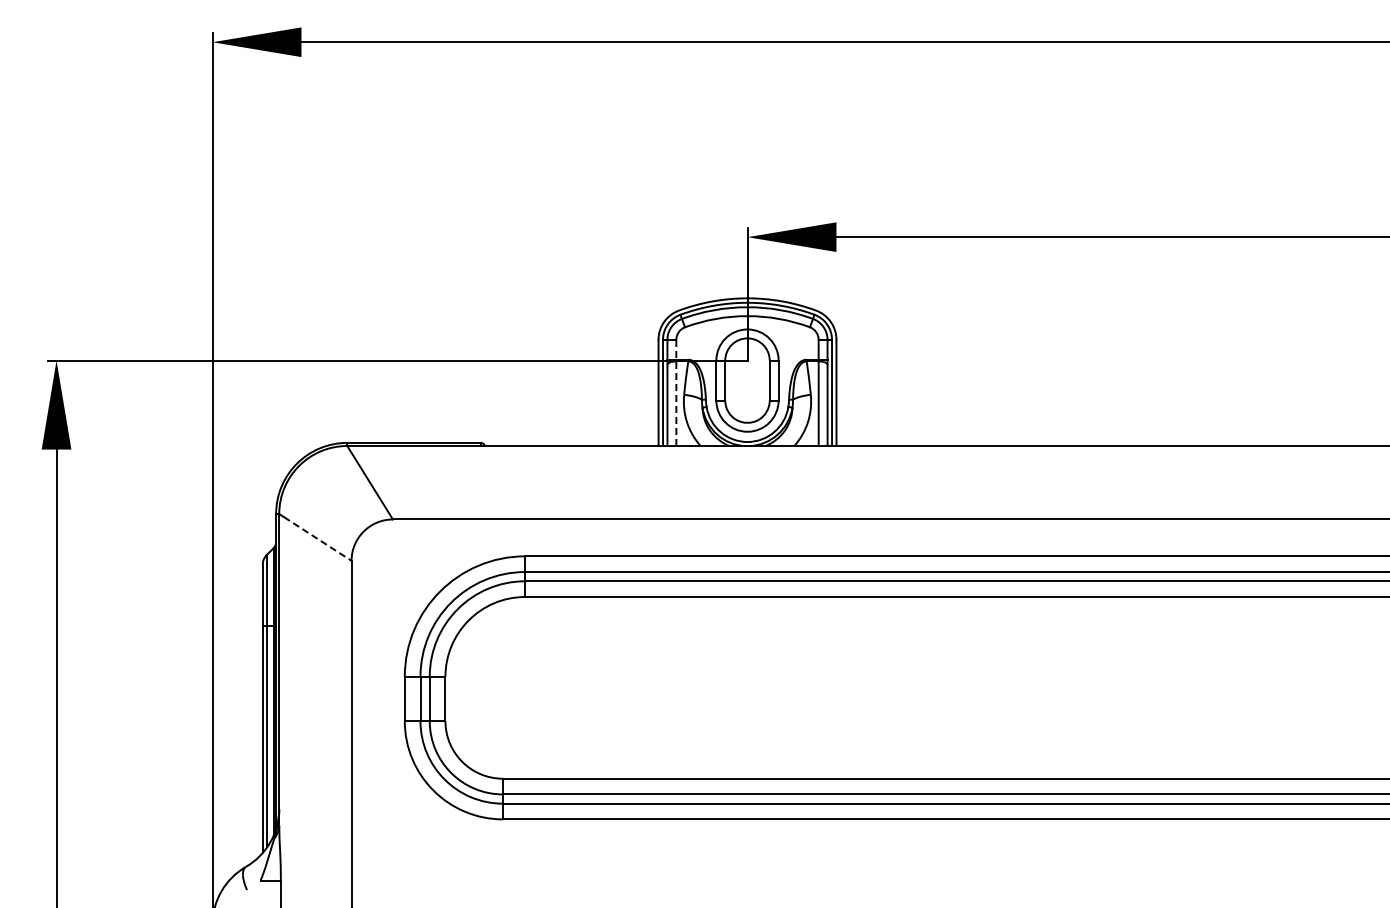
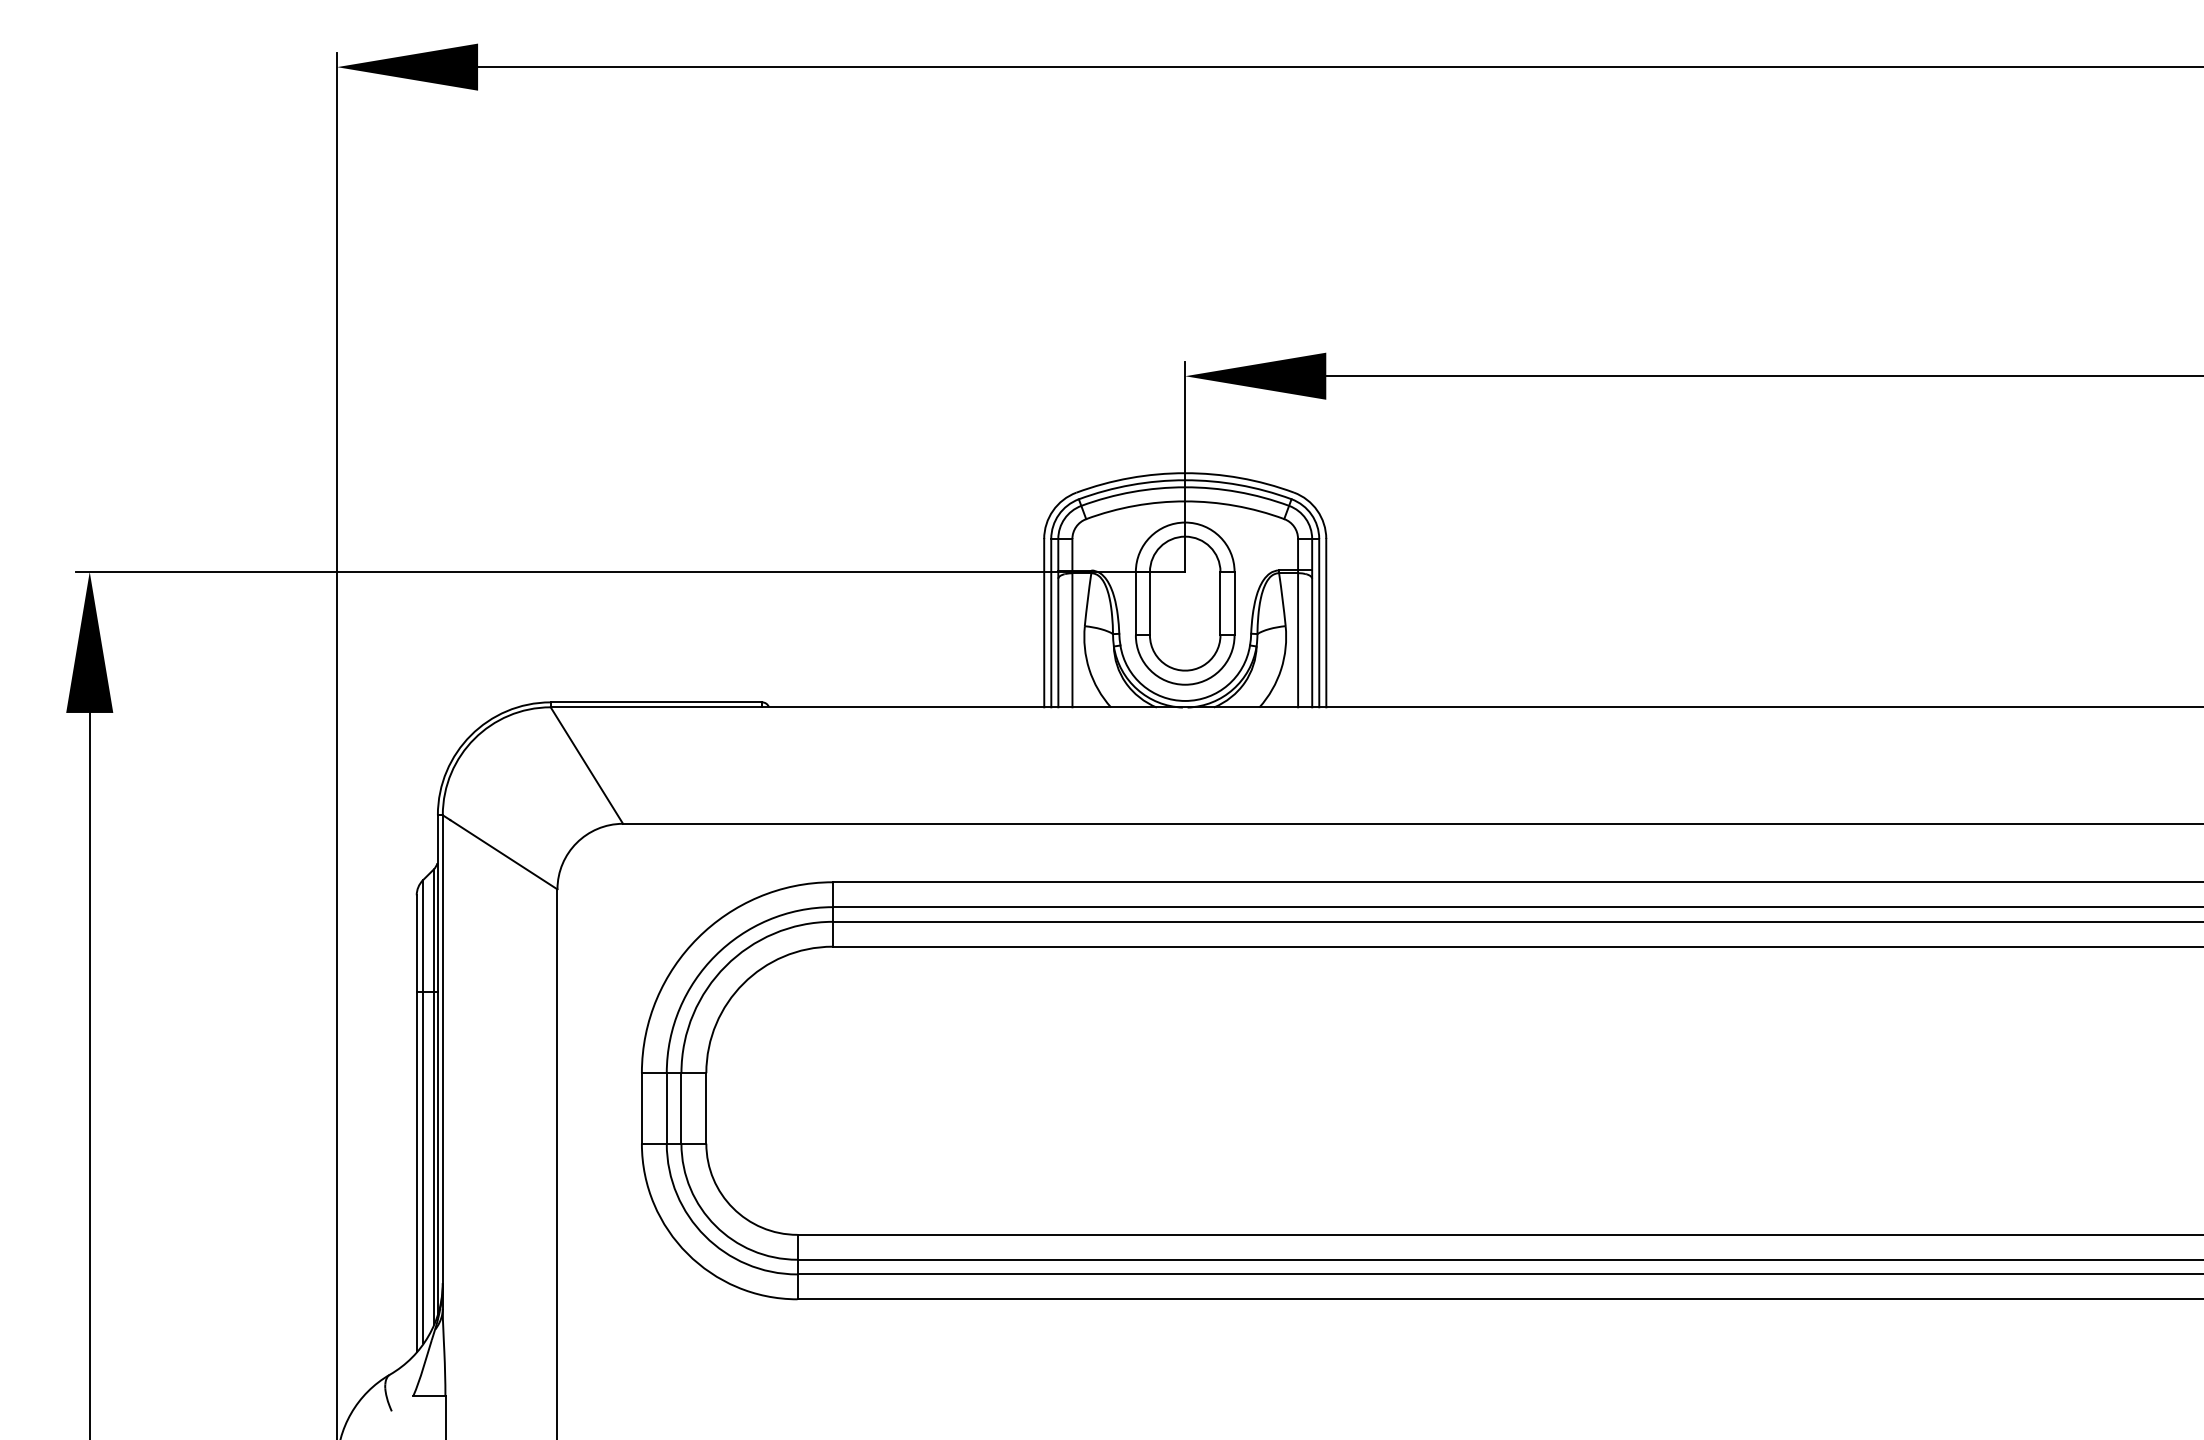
line: (676, 392) -> (1072, 622), dashed -> solid
line: (318, 539) -> (505, 855), dashed -> solid

